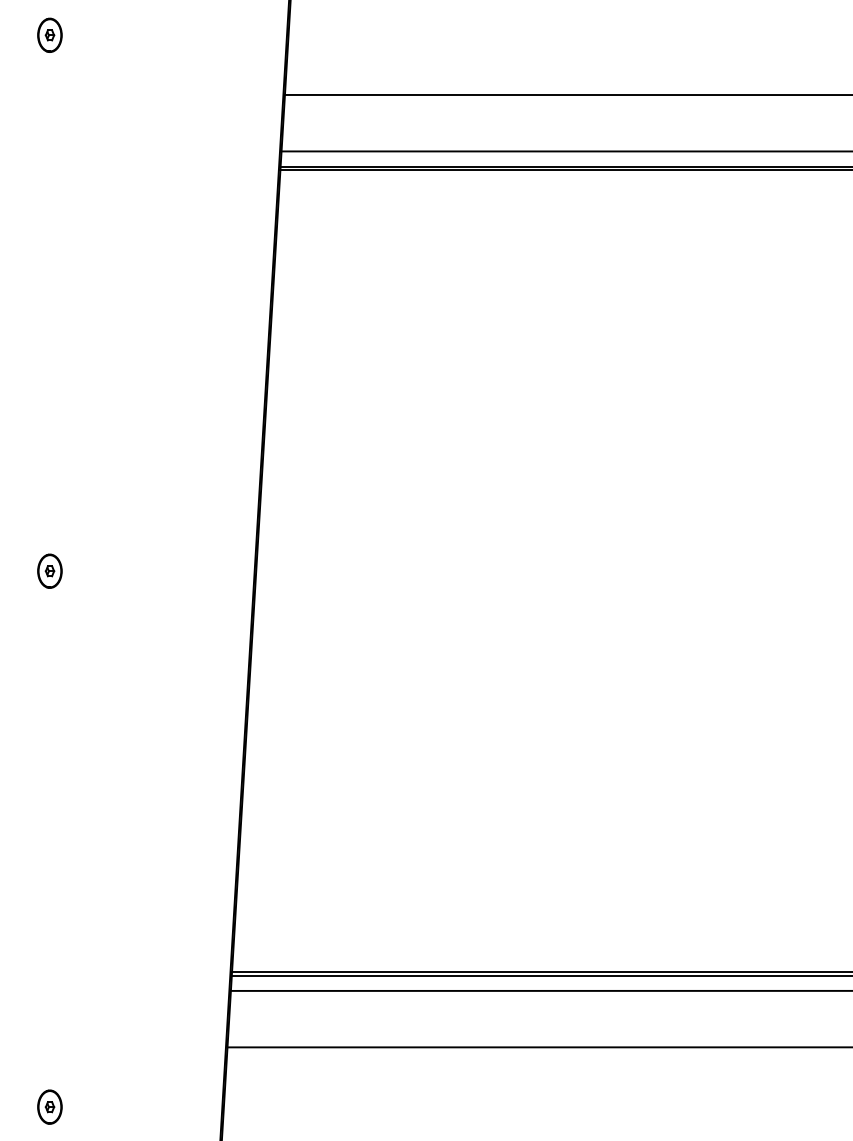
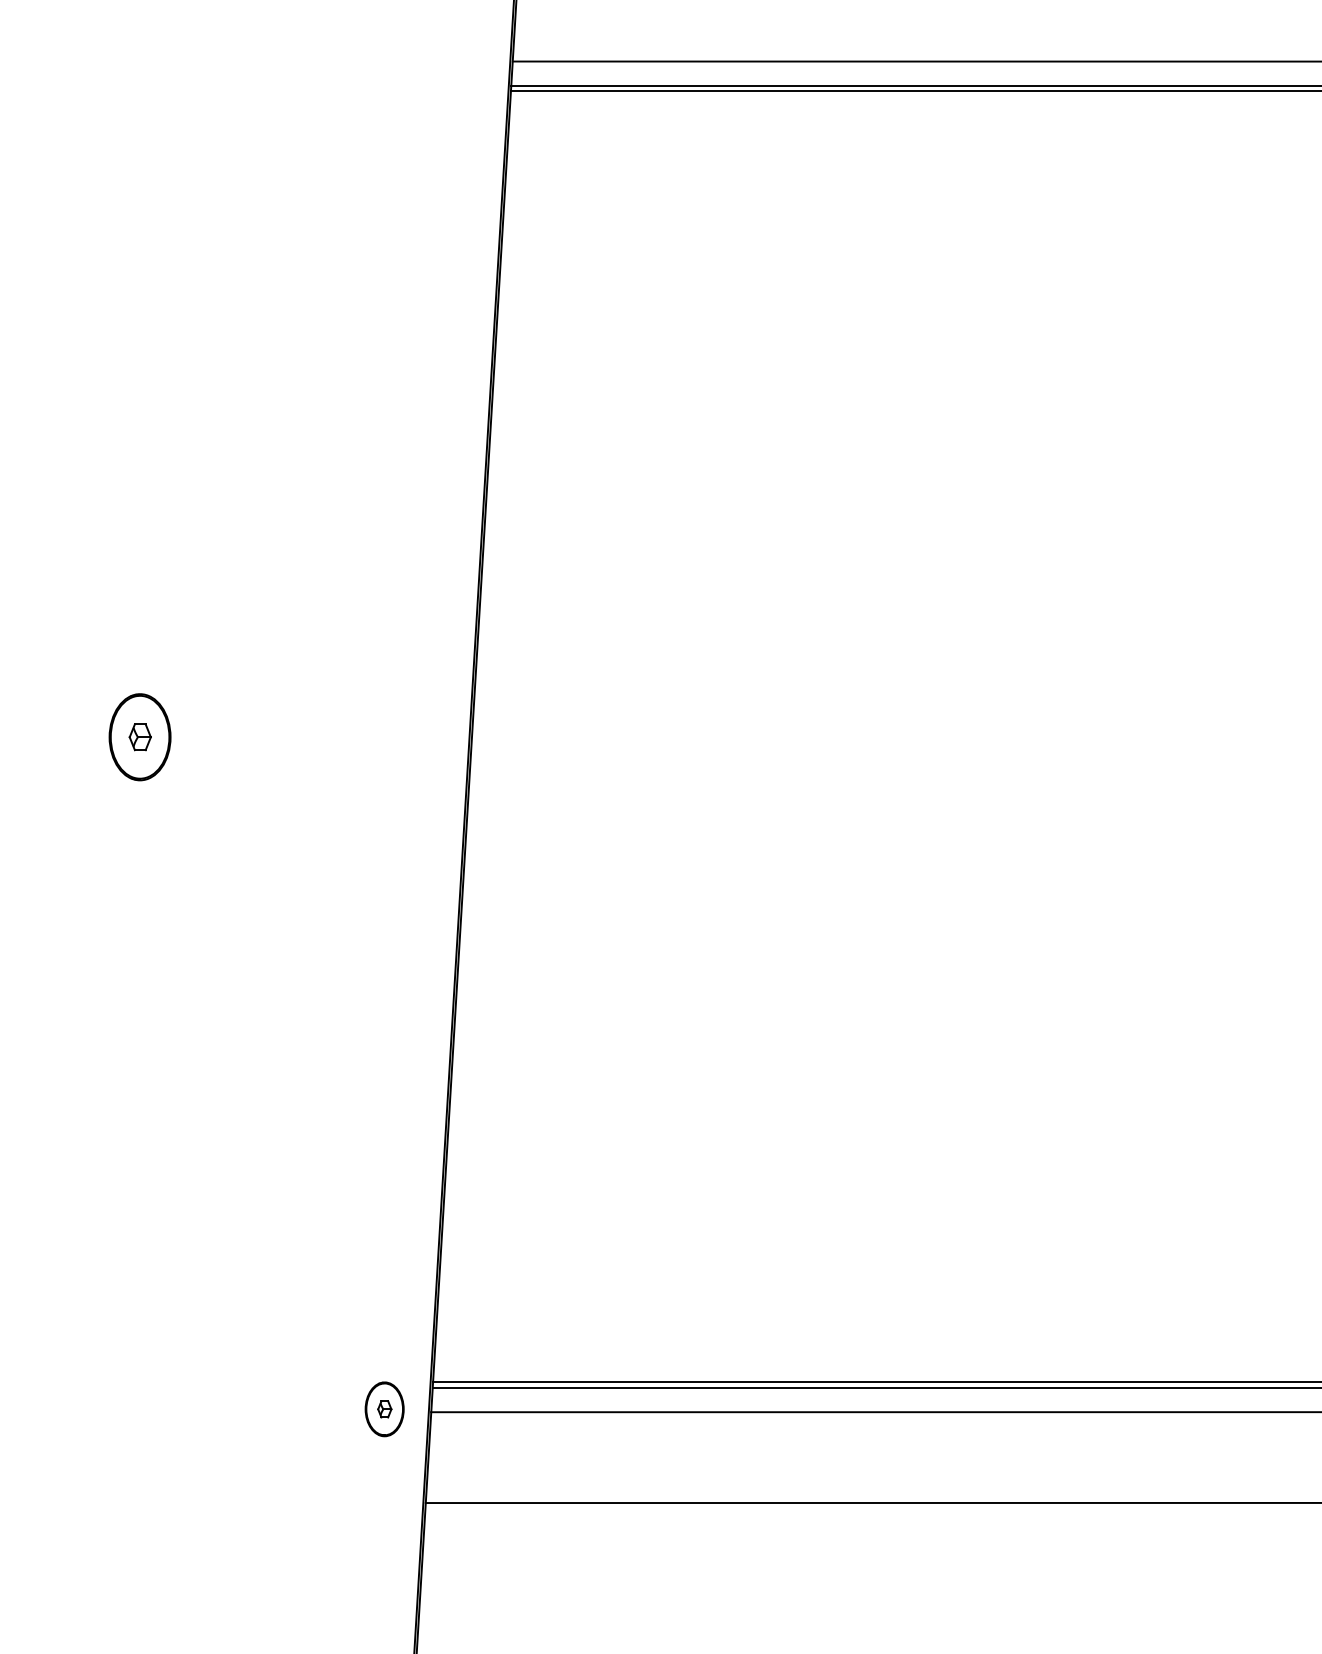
part: (49, 570) -> (139, 735), size x1.6
part: (49, 1106) -> (383, 1408), moved

